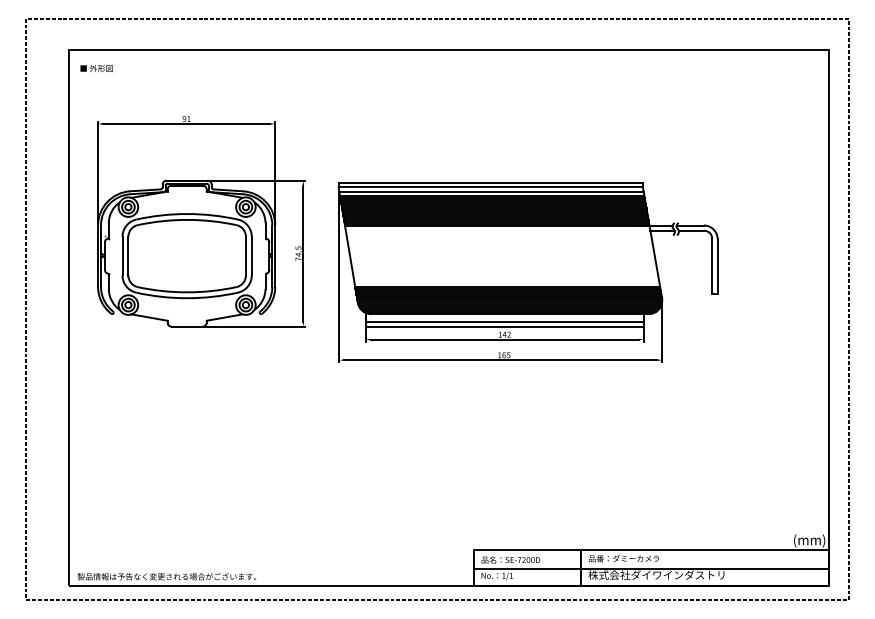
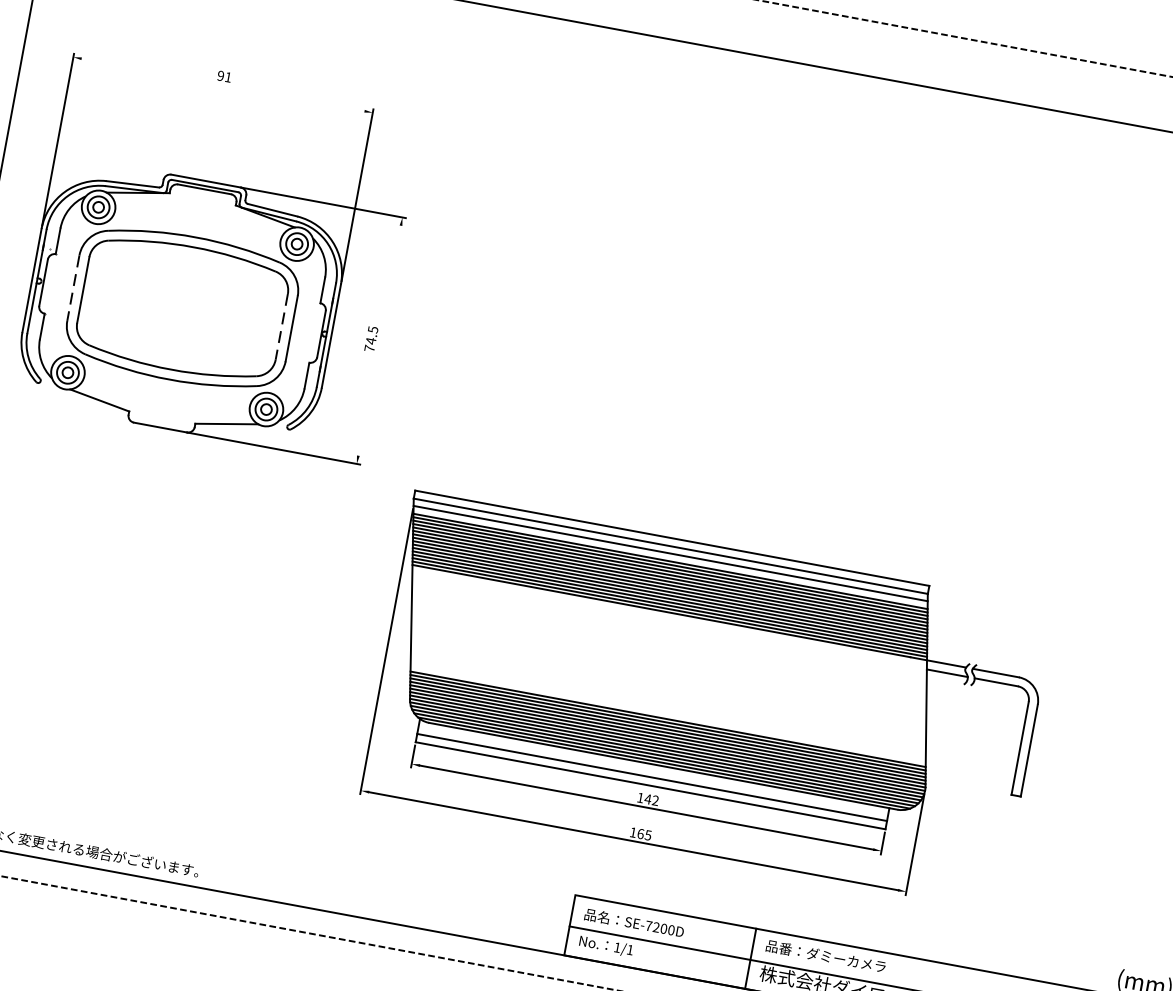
line: (186, 123) -> (222, 84), removed
line: (303, 253) -> (379, 340), removed
line: (122, 256) -> (73, 288), solid -> dashed
line: (245, 256) -> (280, 327), solid -> dashed
part: (527, 272) -> (706, 701), moved

